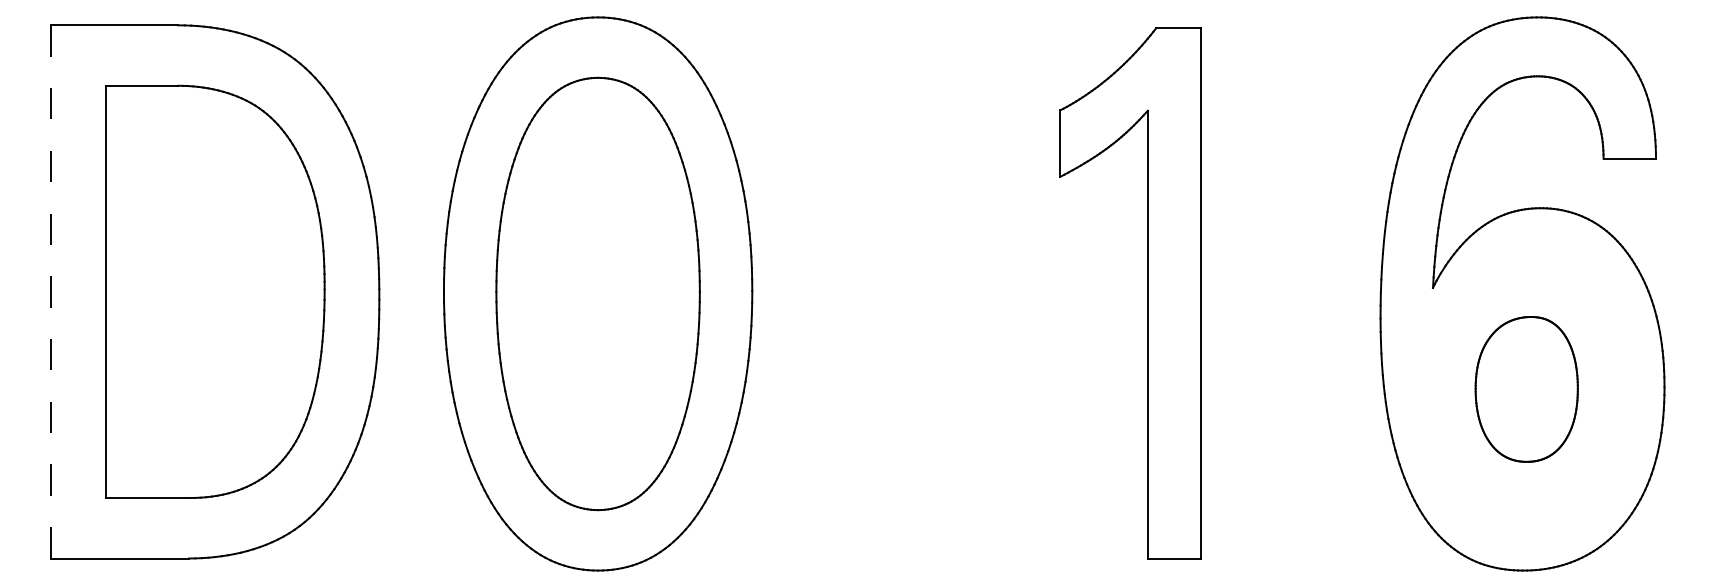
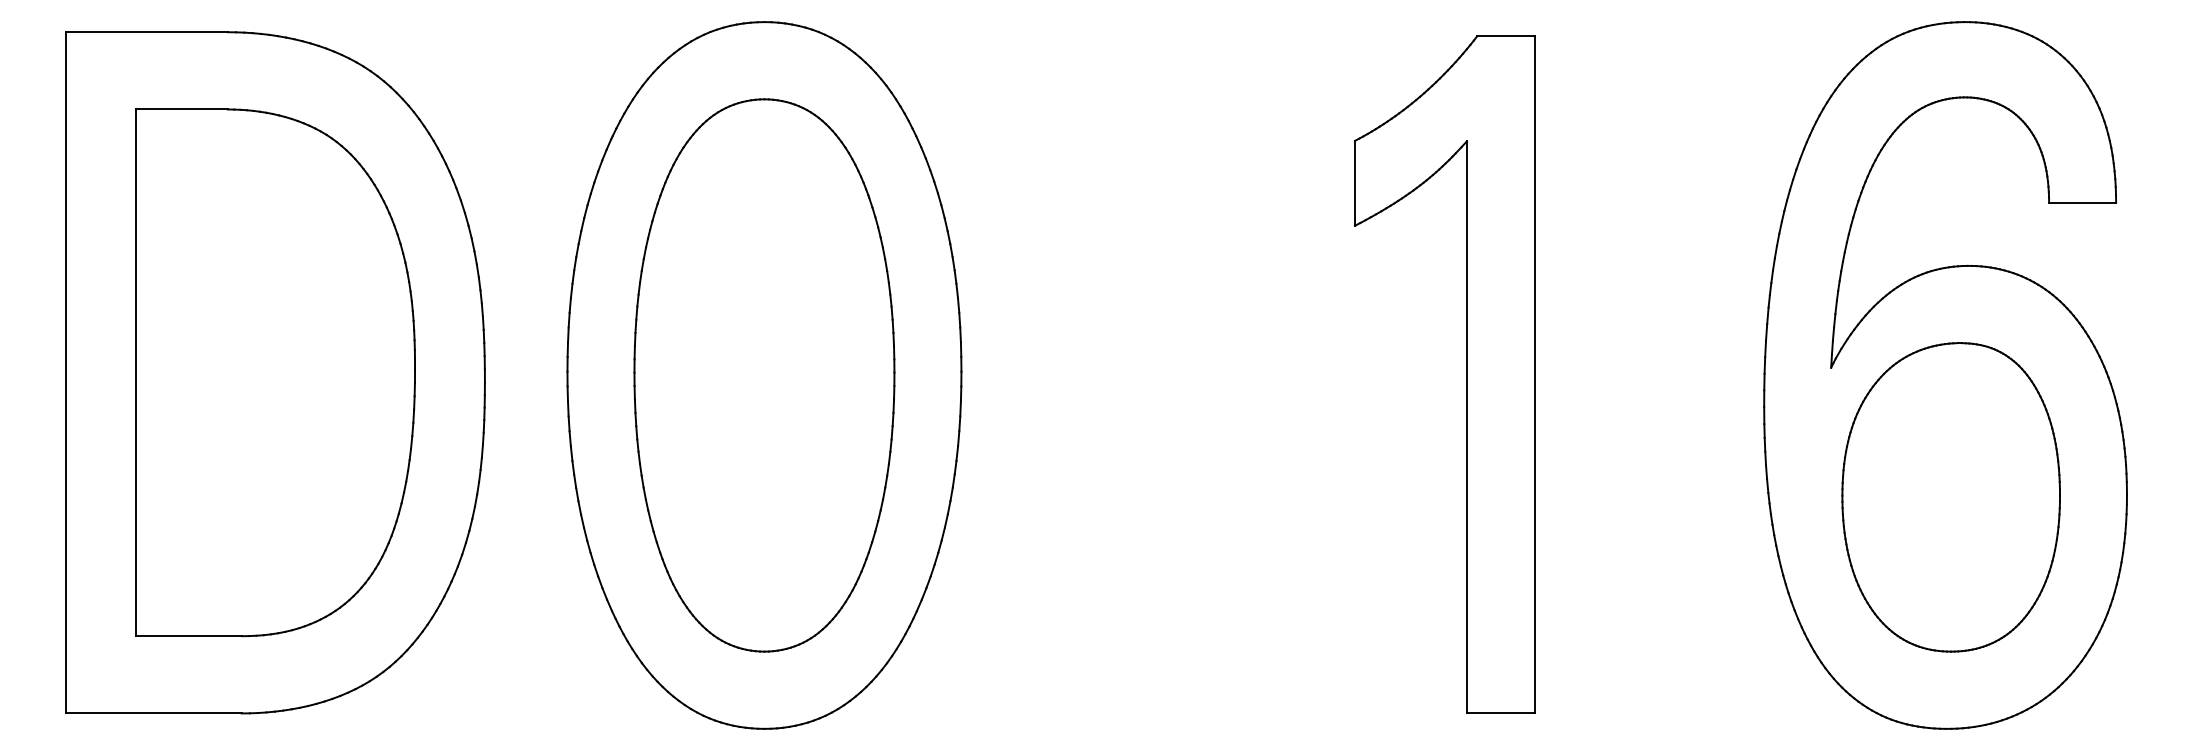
line: (51, 291) -> (66, 372), dashed -> solid
part: (1526, 389) -> (1950, 497), size x1.67

